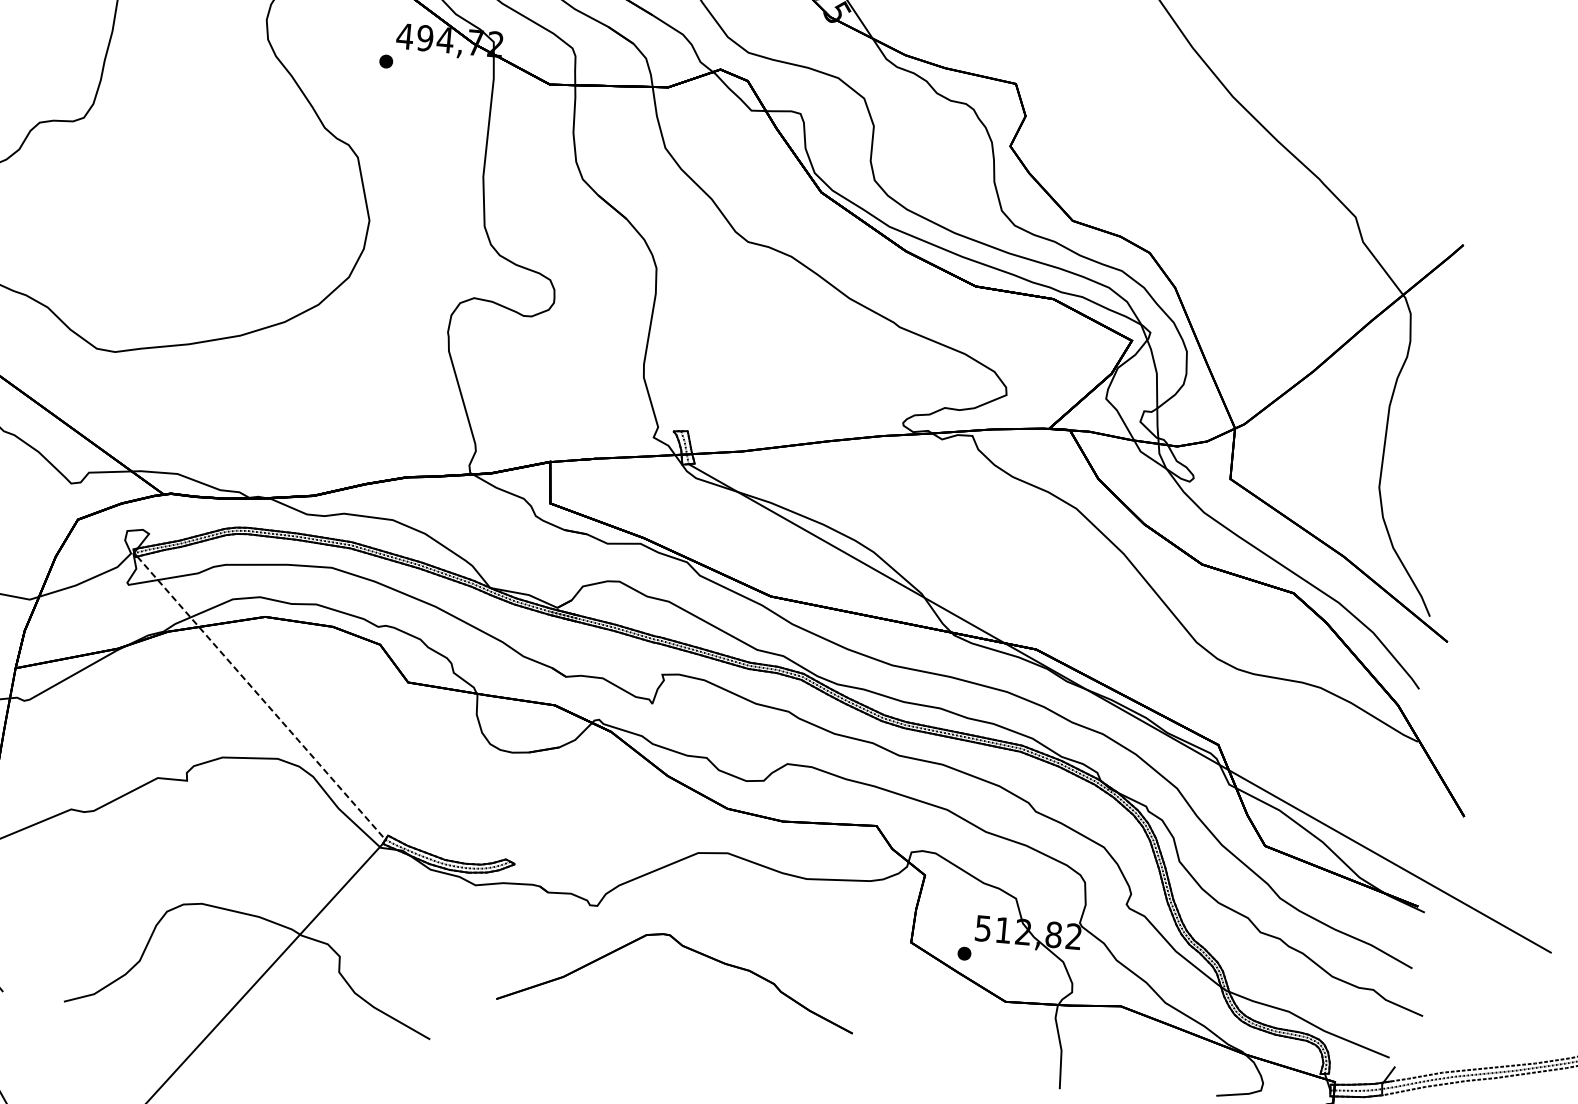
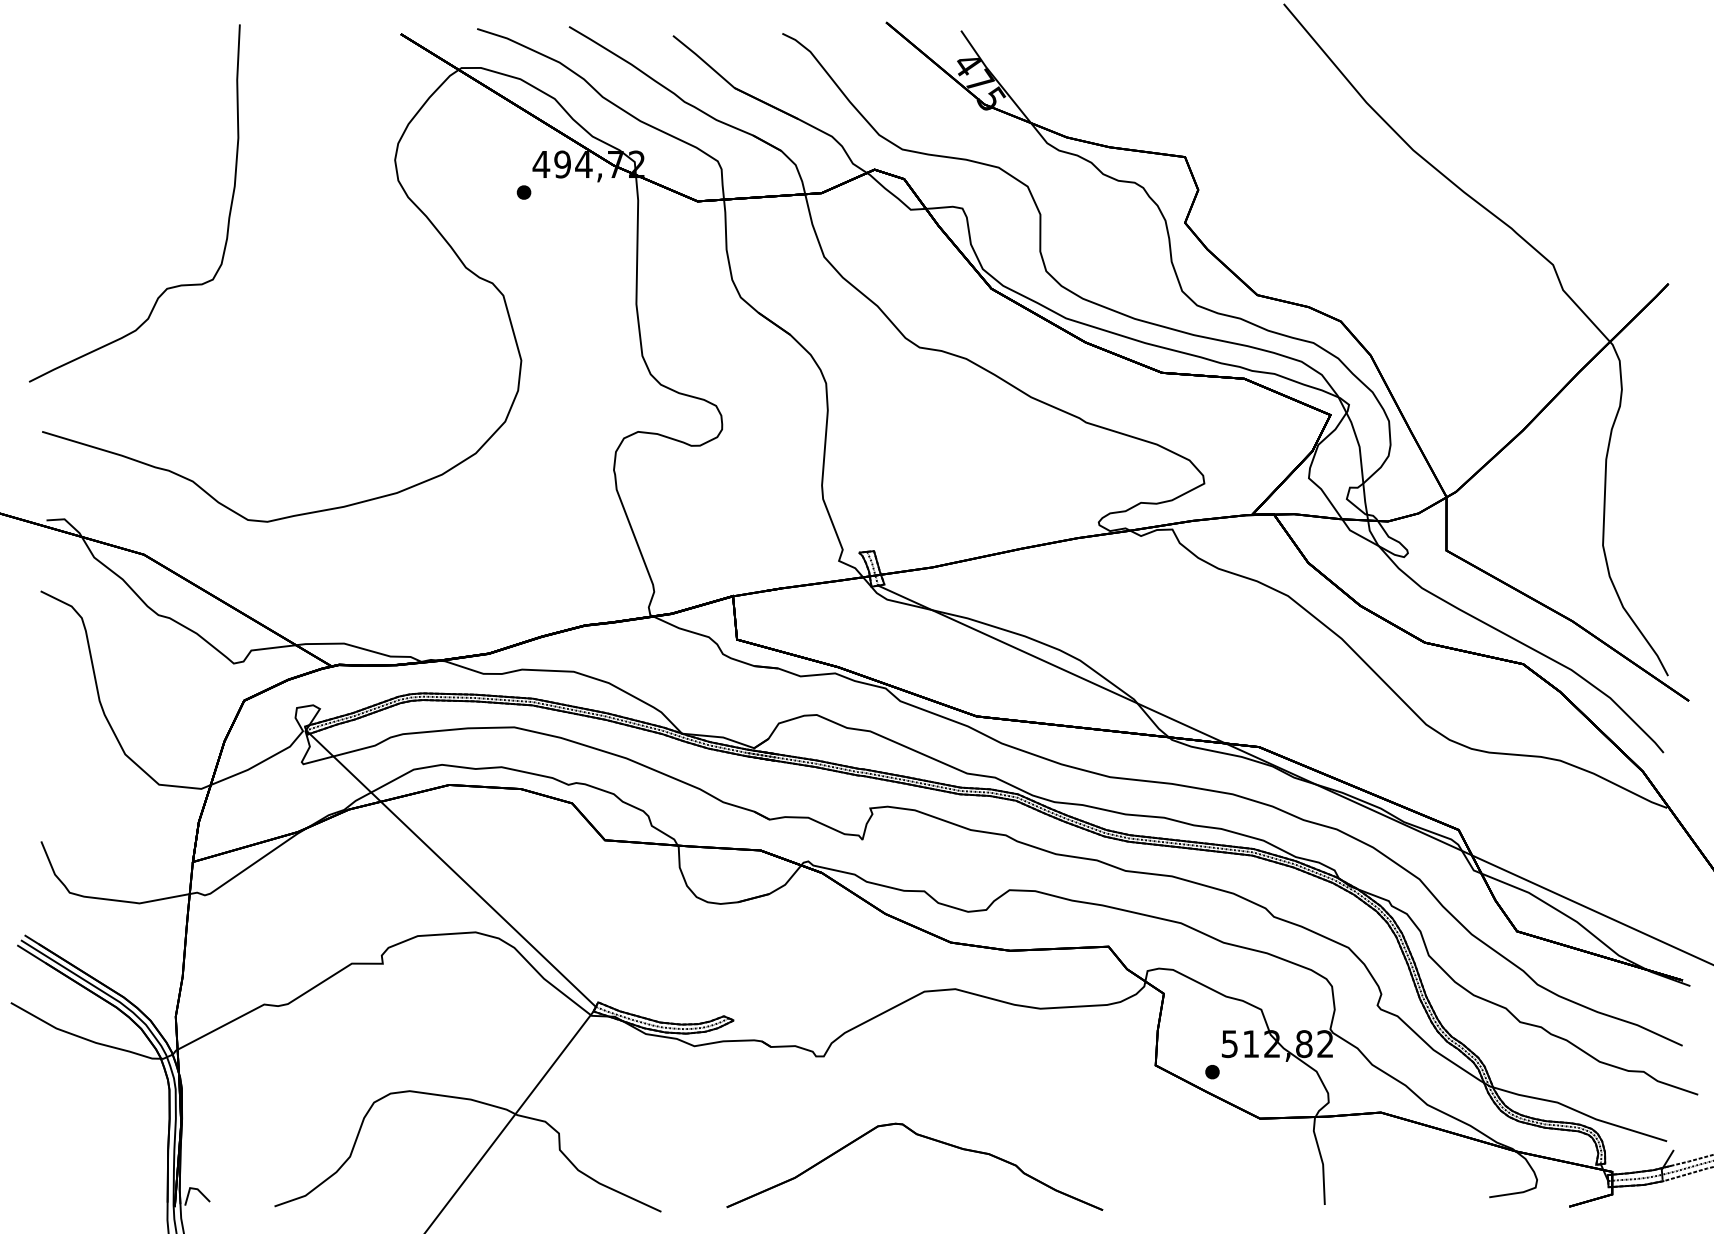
line: (261, 698) -> (452, 870), dashed -> solid
part: (687, 949) -> (922, 1137), moved

